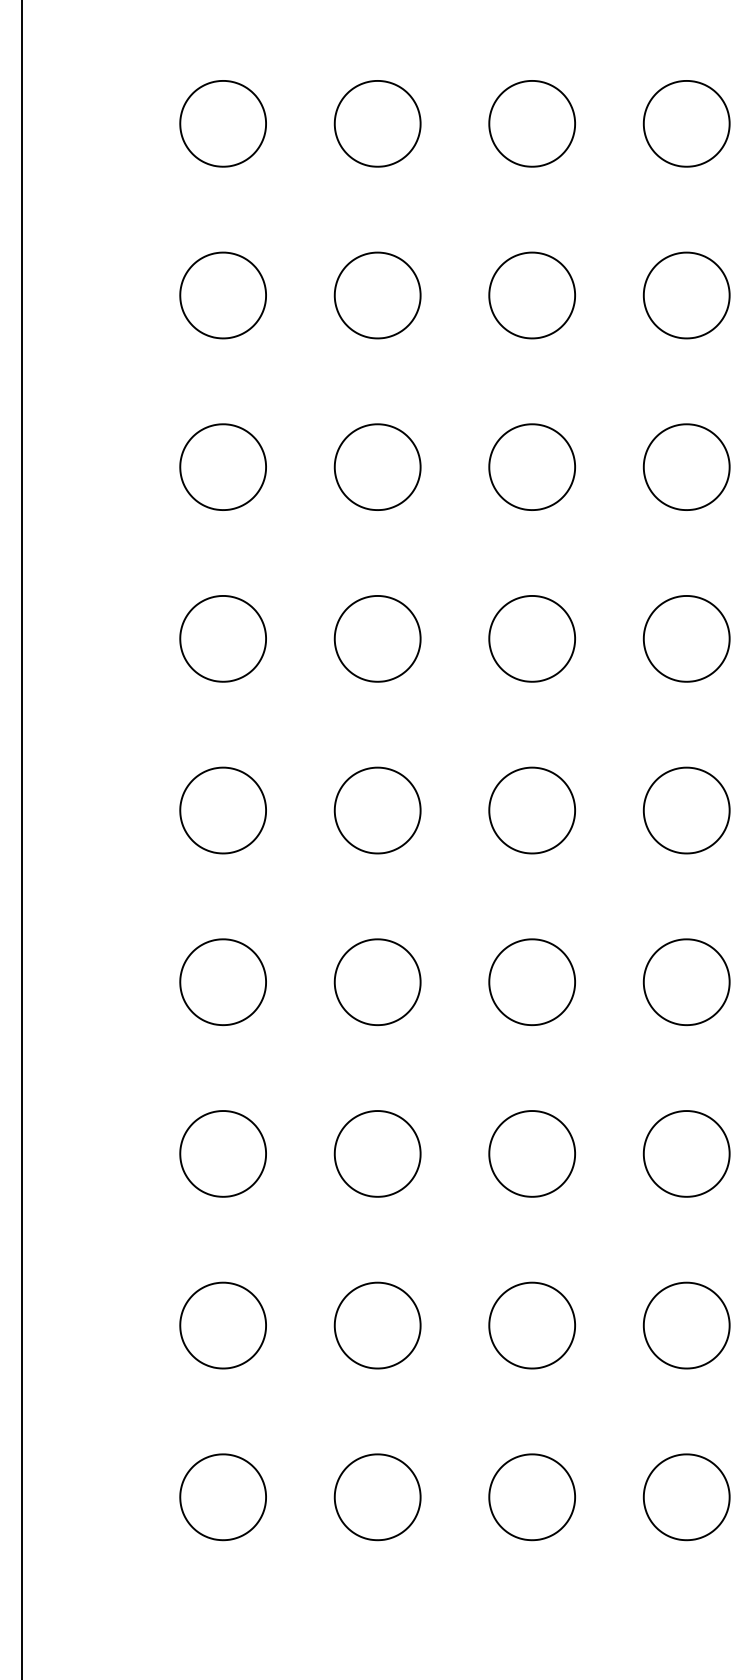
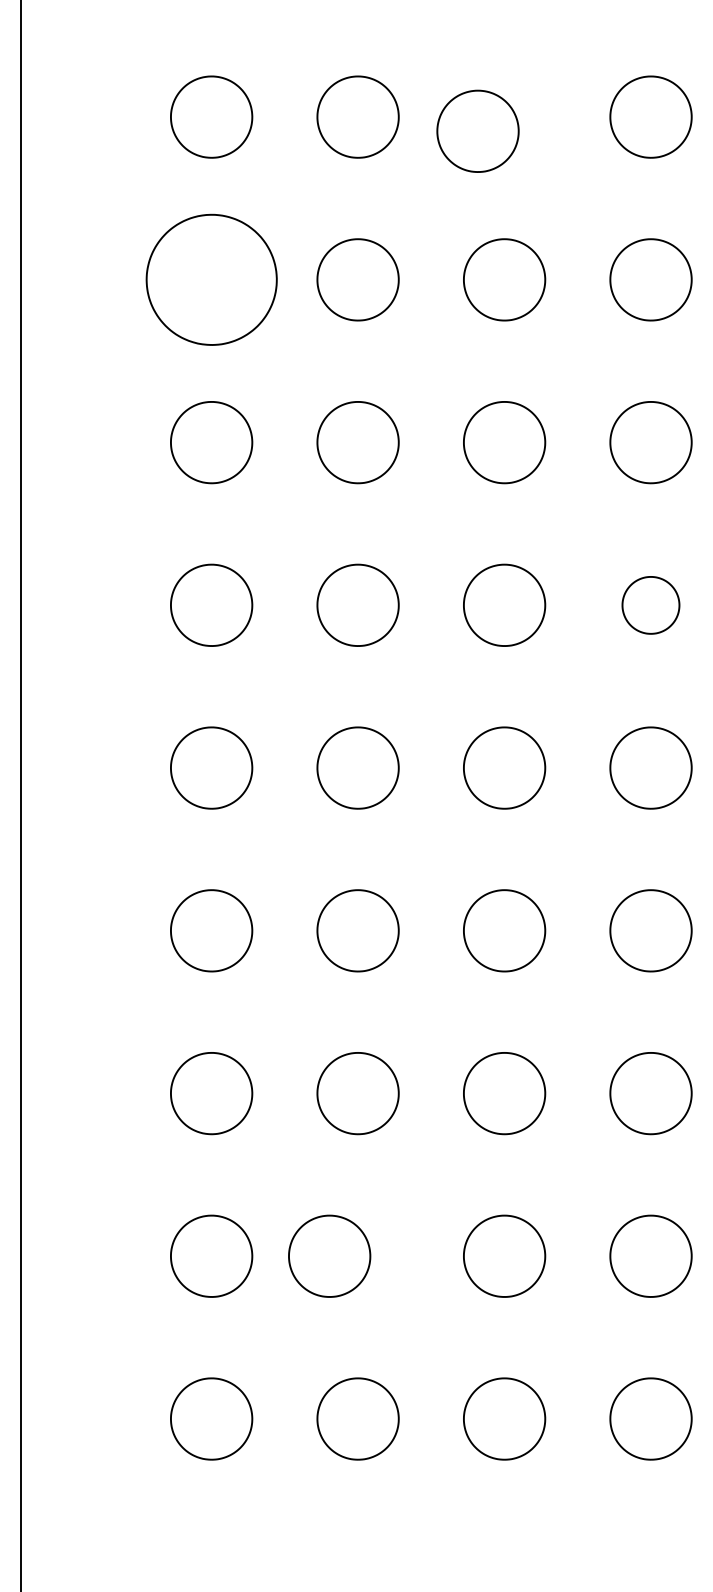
part: (531, 123) -> (477, 131), moved
part: (222, 295) -> (210, 279), size x1.6
part: (686, 638) -> (650, 604), size x0.7
part: (377, 1325) -> (329, 1256), moved

